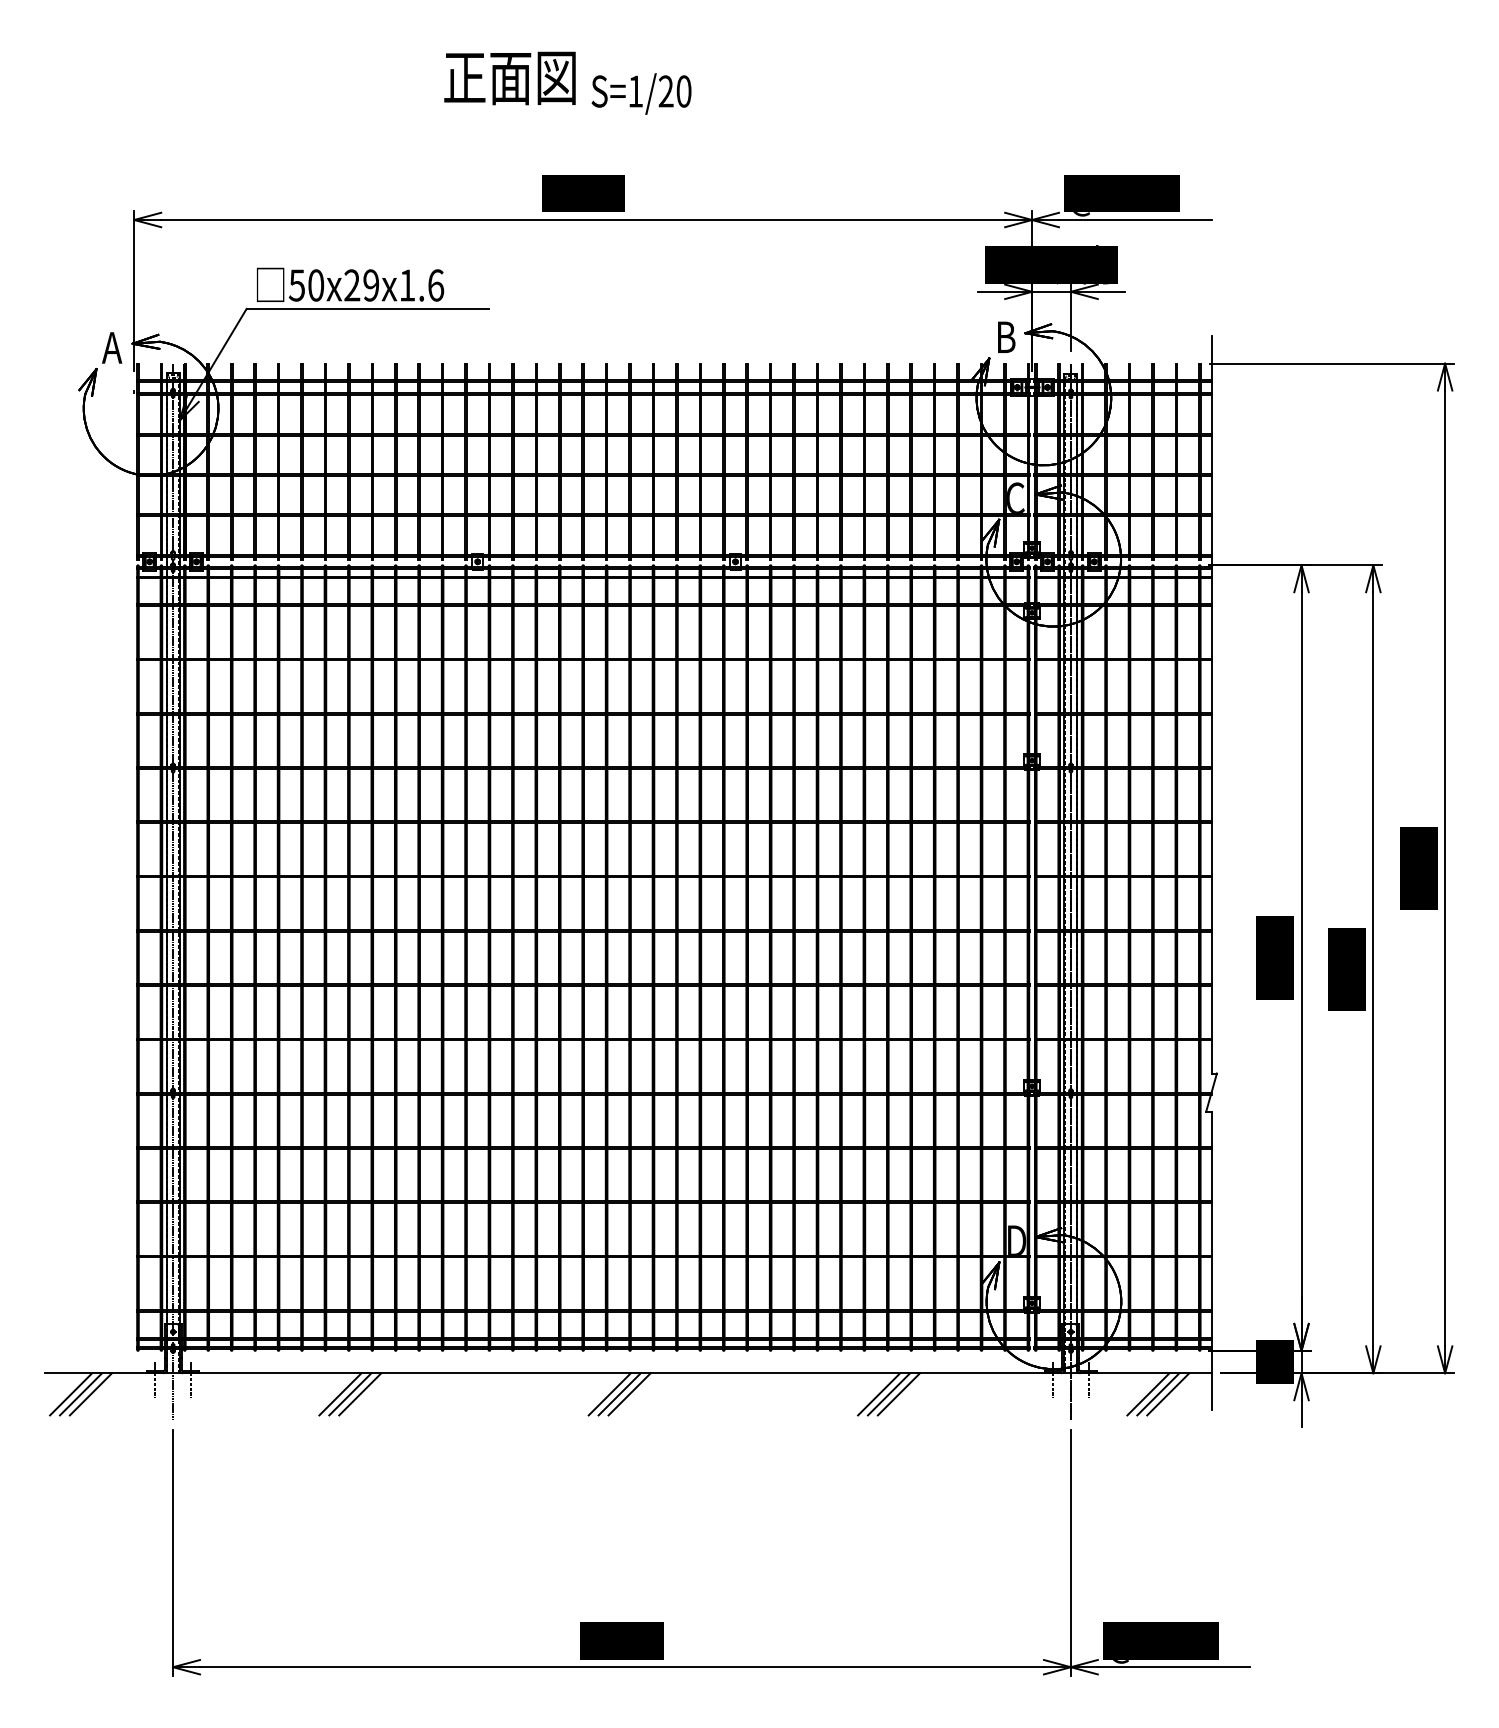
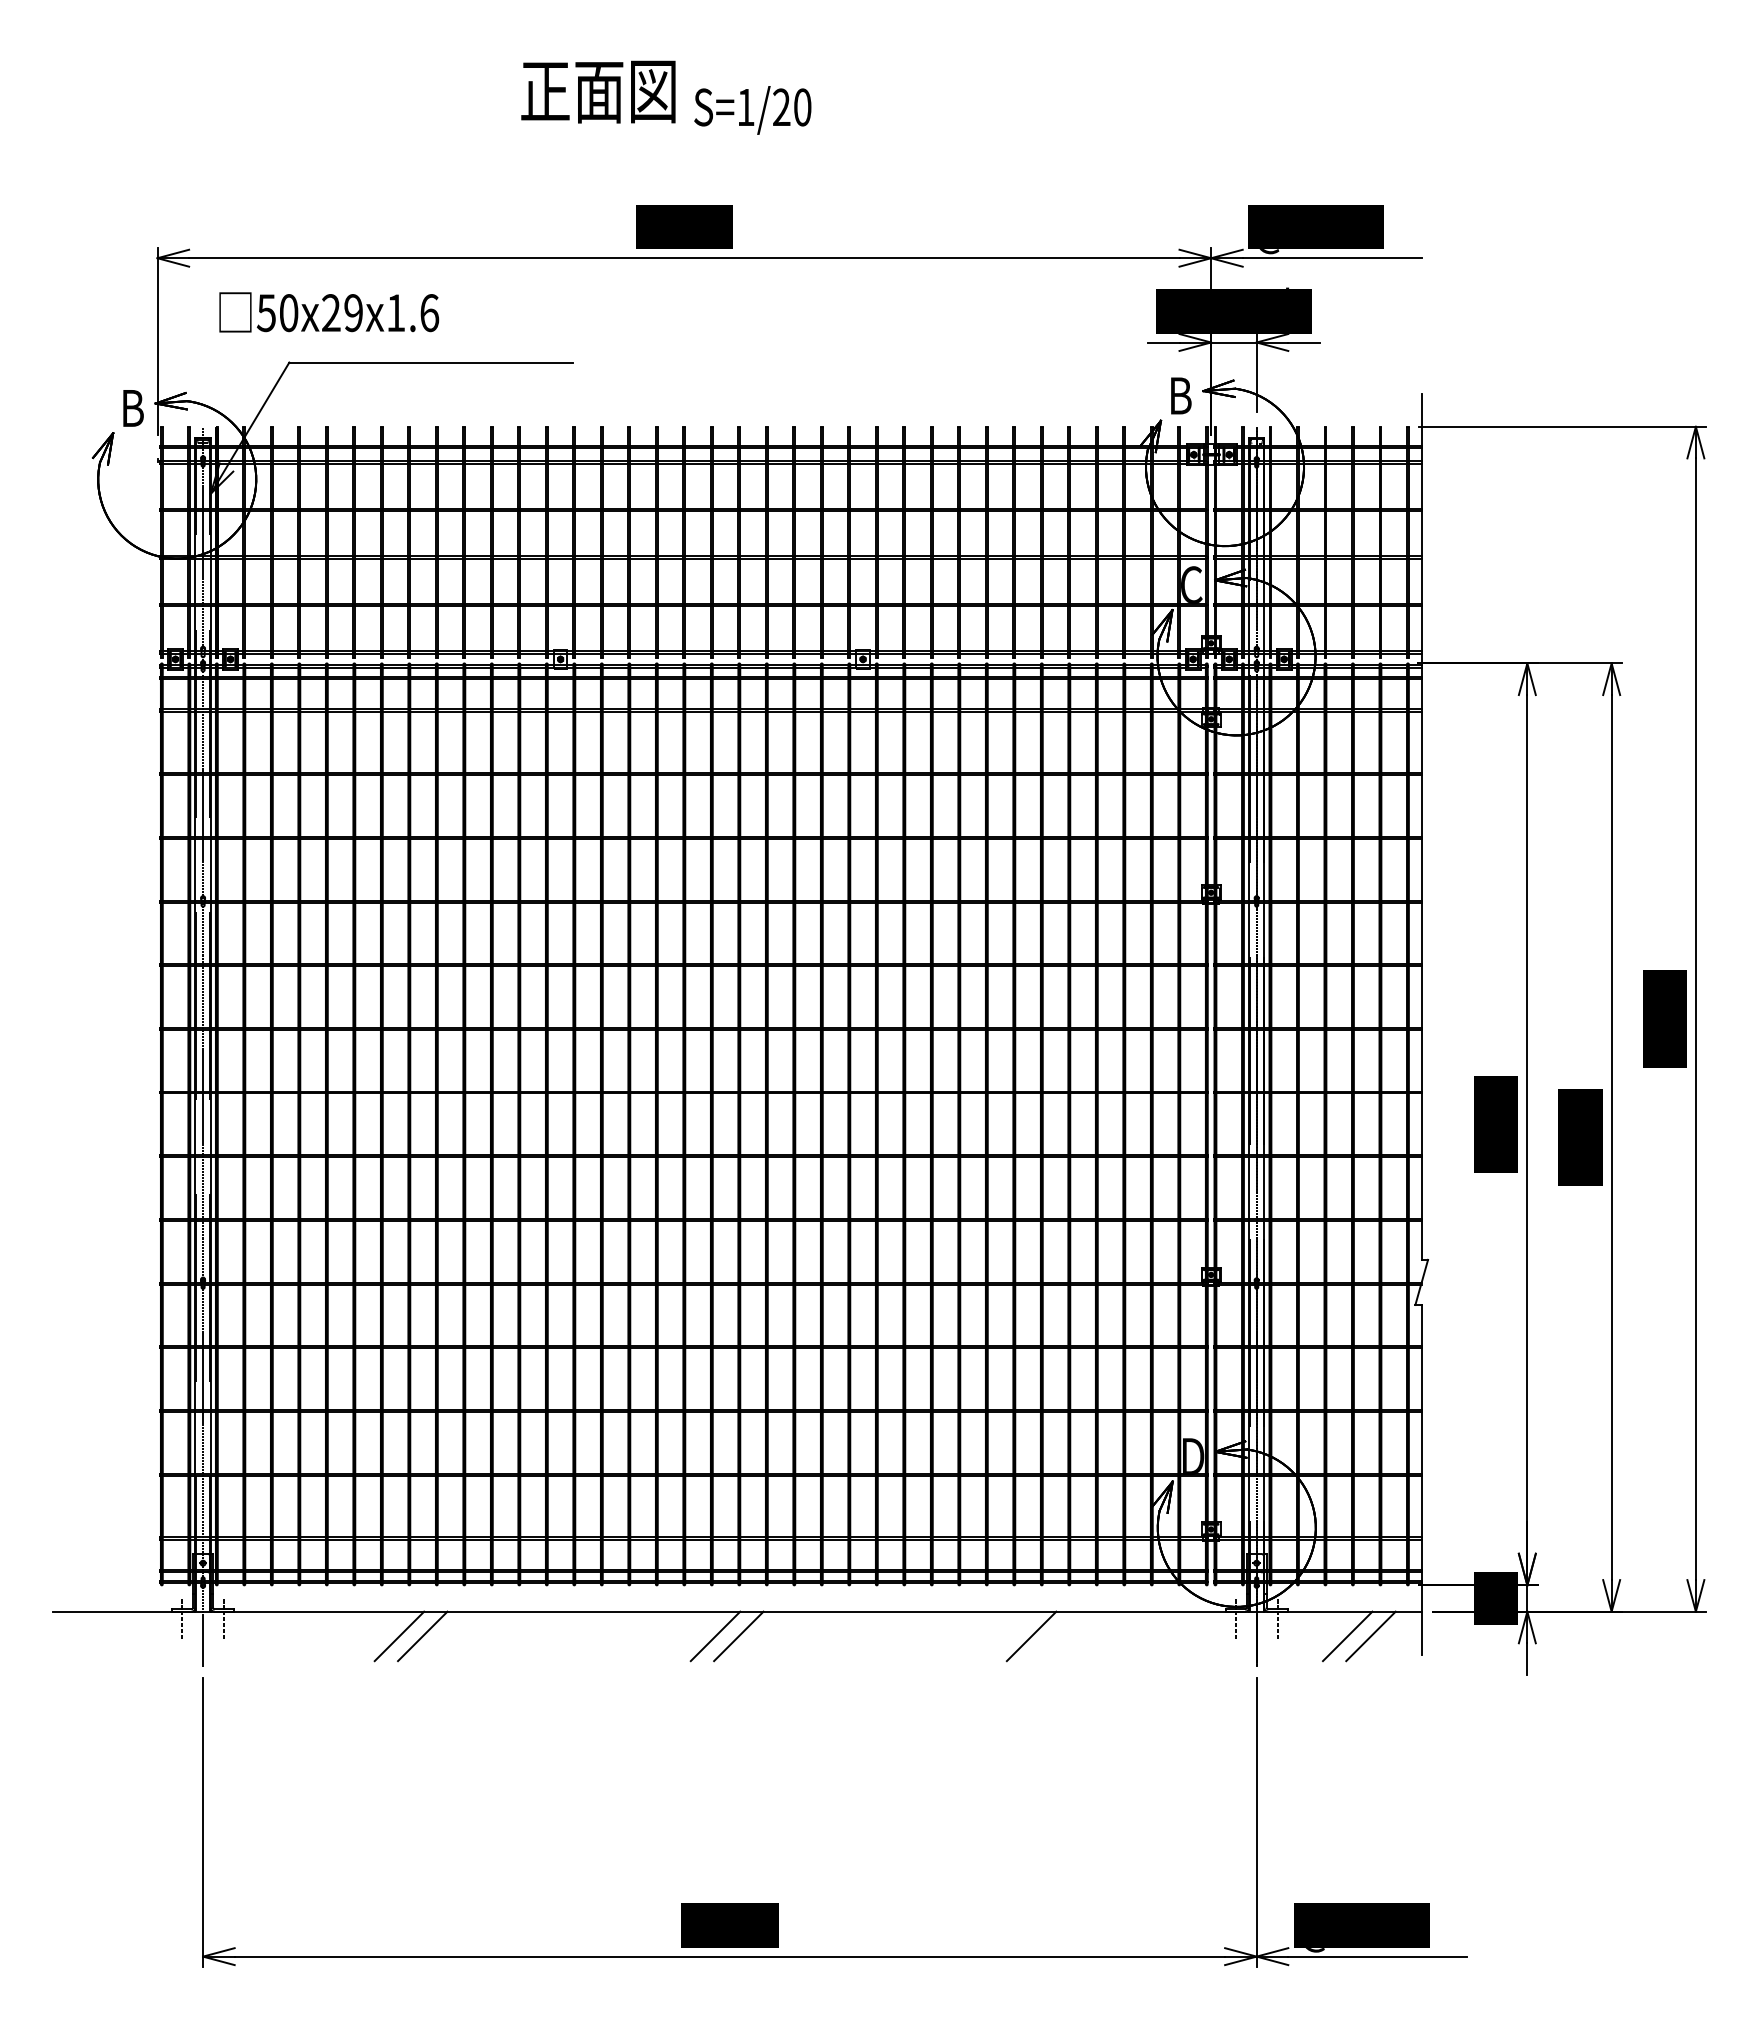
text: (350, 284) -> (329, 312), moved
text: (112, 348) -> (131, 408), A -> B
line: (71, 1394) -> (83, 1636), removed
line: (80, 1394) -> (94, 1636), removed
line: (90, 1394) -> (106, 1636), removed
line: (349, 1394) -> (410, 1636), removed
line: (619, 1394) -> (726, 1636), removed
line: (888, 1394) -> (1042, 1636), removed
line: (898, 1394) -> (1054, 1636), removed
line: (1158, 1394) -> (1359, 1636), removed

